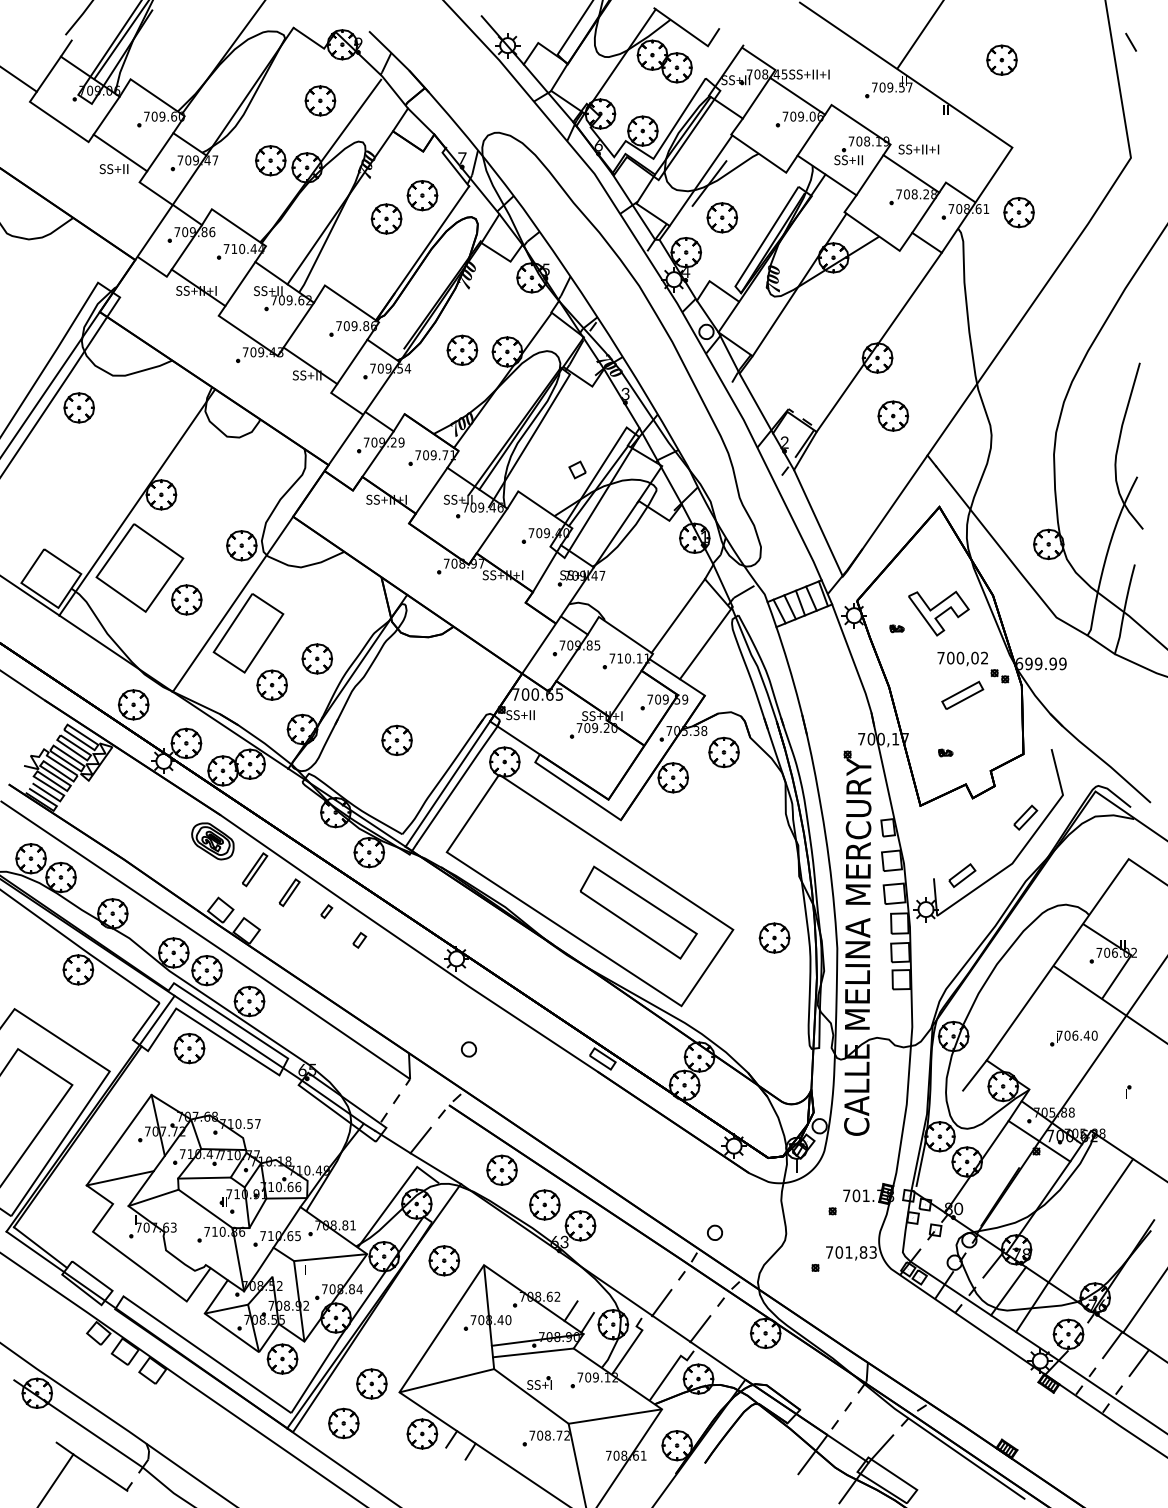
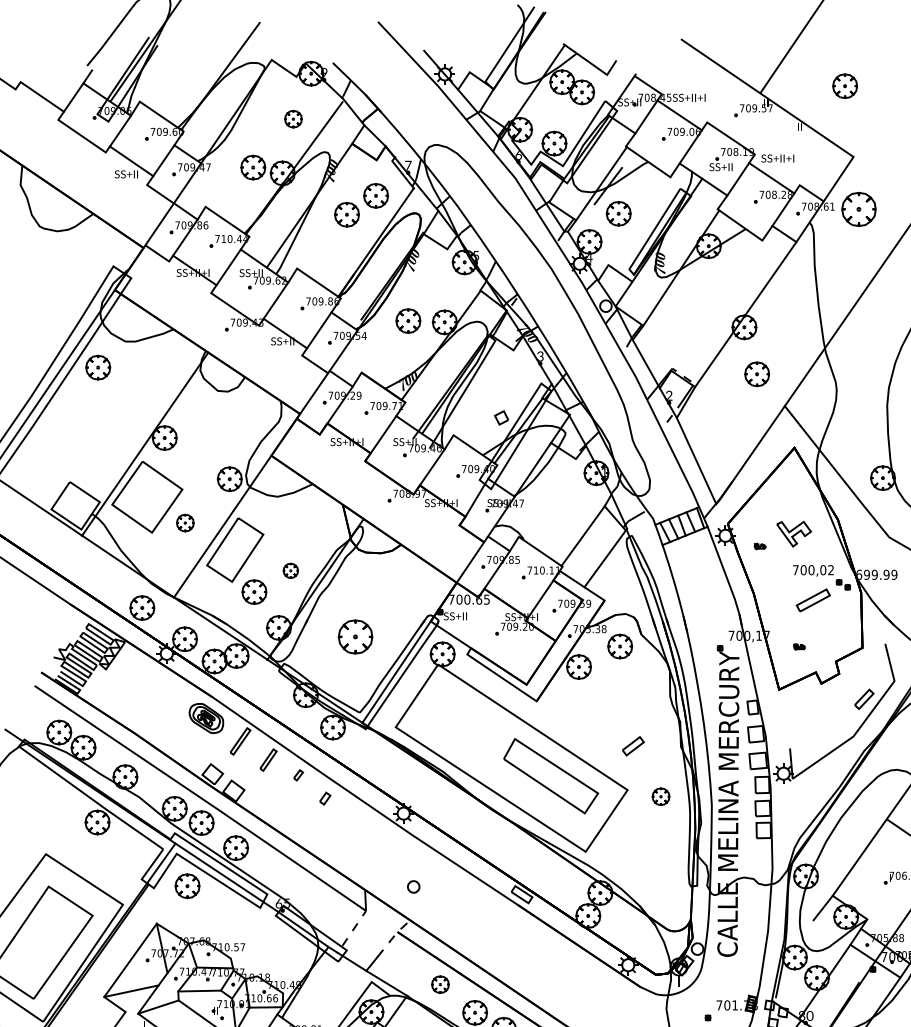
part: (320, 100) -> (293, 118), size x0.7
part: (1018, 212) -> (858, 209), size x1.4
part: (186, 599) -> (185, 522), size x0.7
part: (938, 613) -> (793, 534), size x0.7
part: (316, 658) -> (290, 570), size x0.6
part: (396, 739) -> (355, 636), size x1.4
part: (962, 875) -> (633, 746), moved
part: (774, 937) -> (660, 796), size x0.7
part: (501, 1169) -> (440, 984), size x0.7

